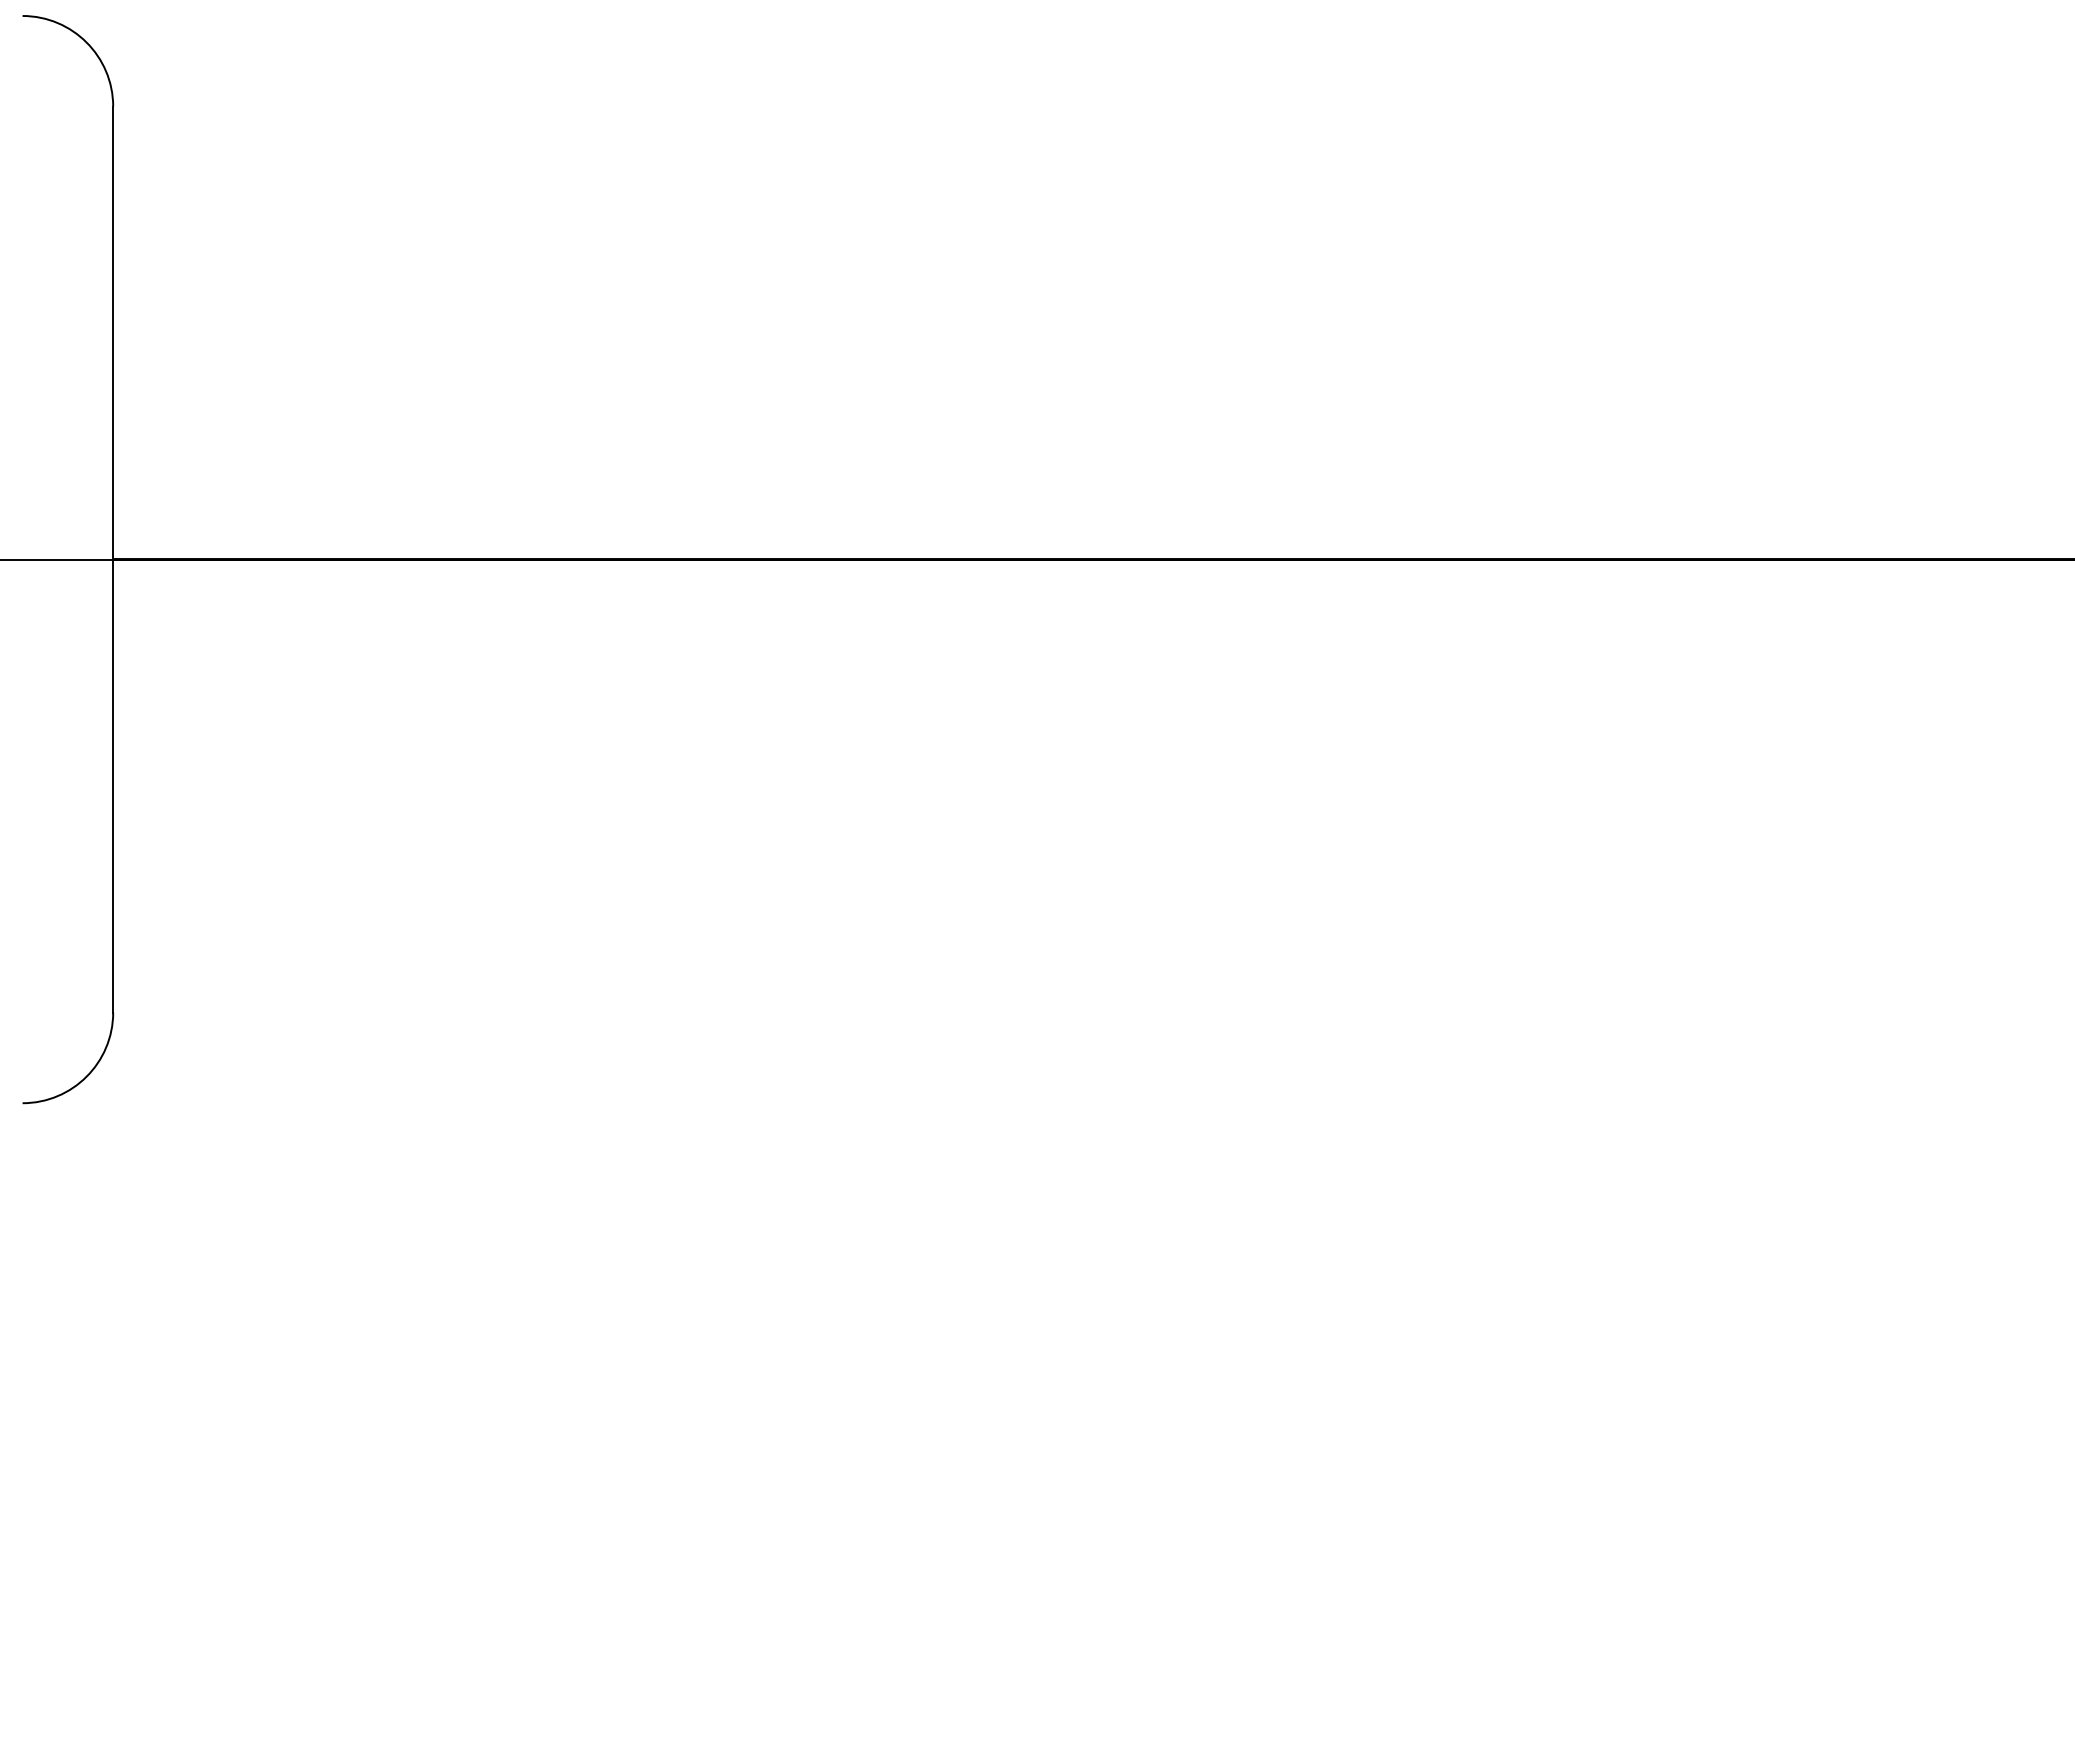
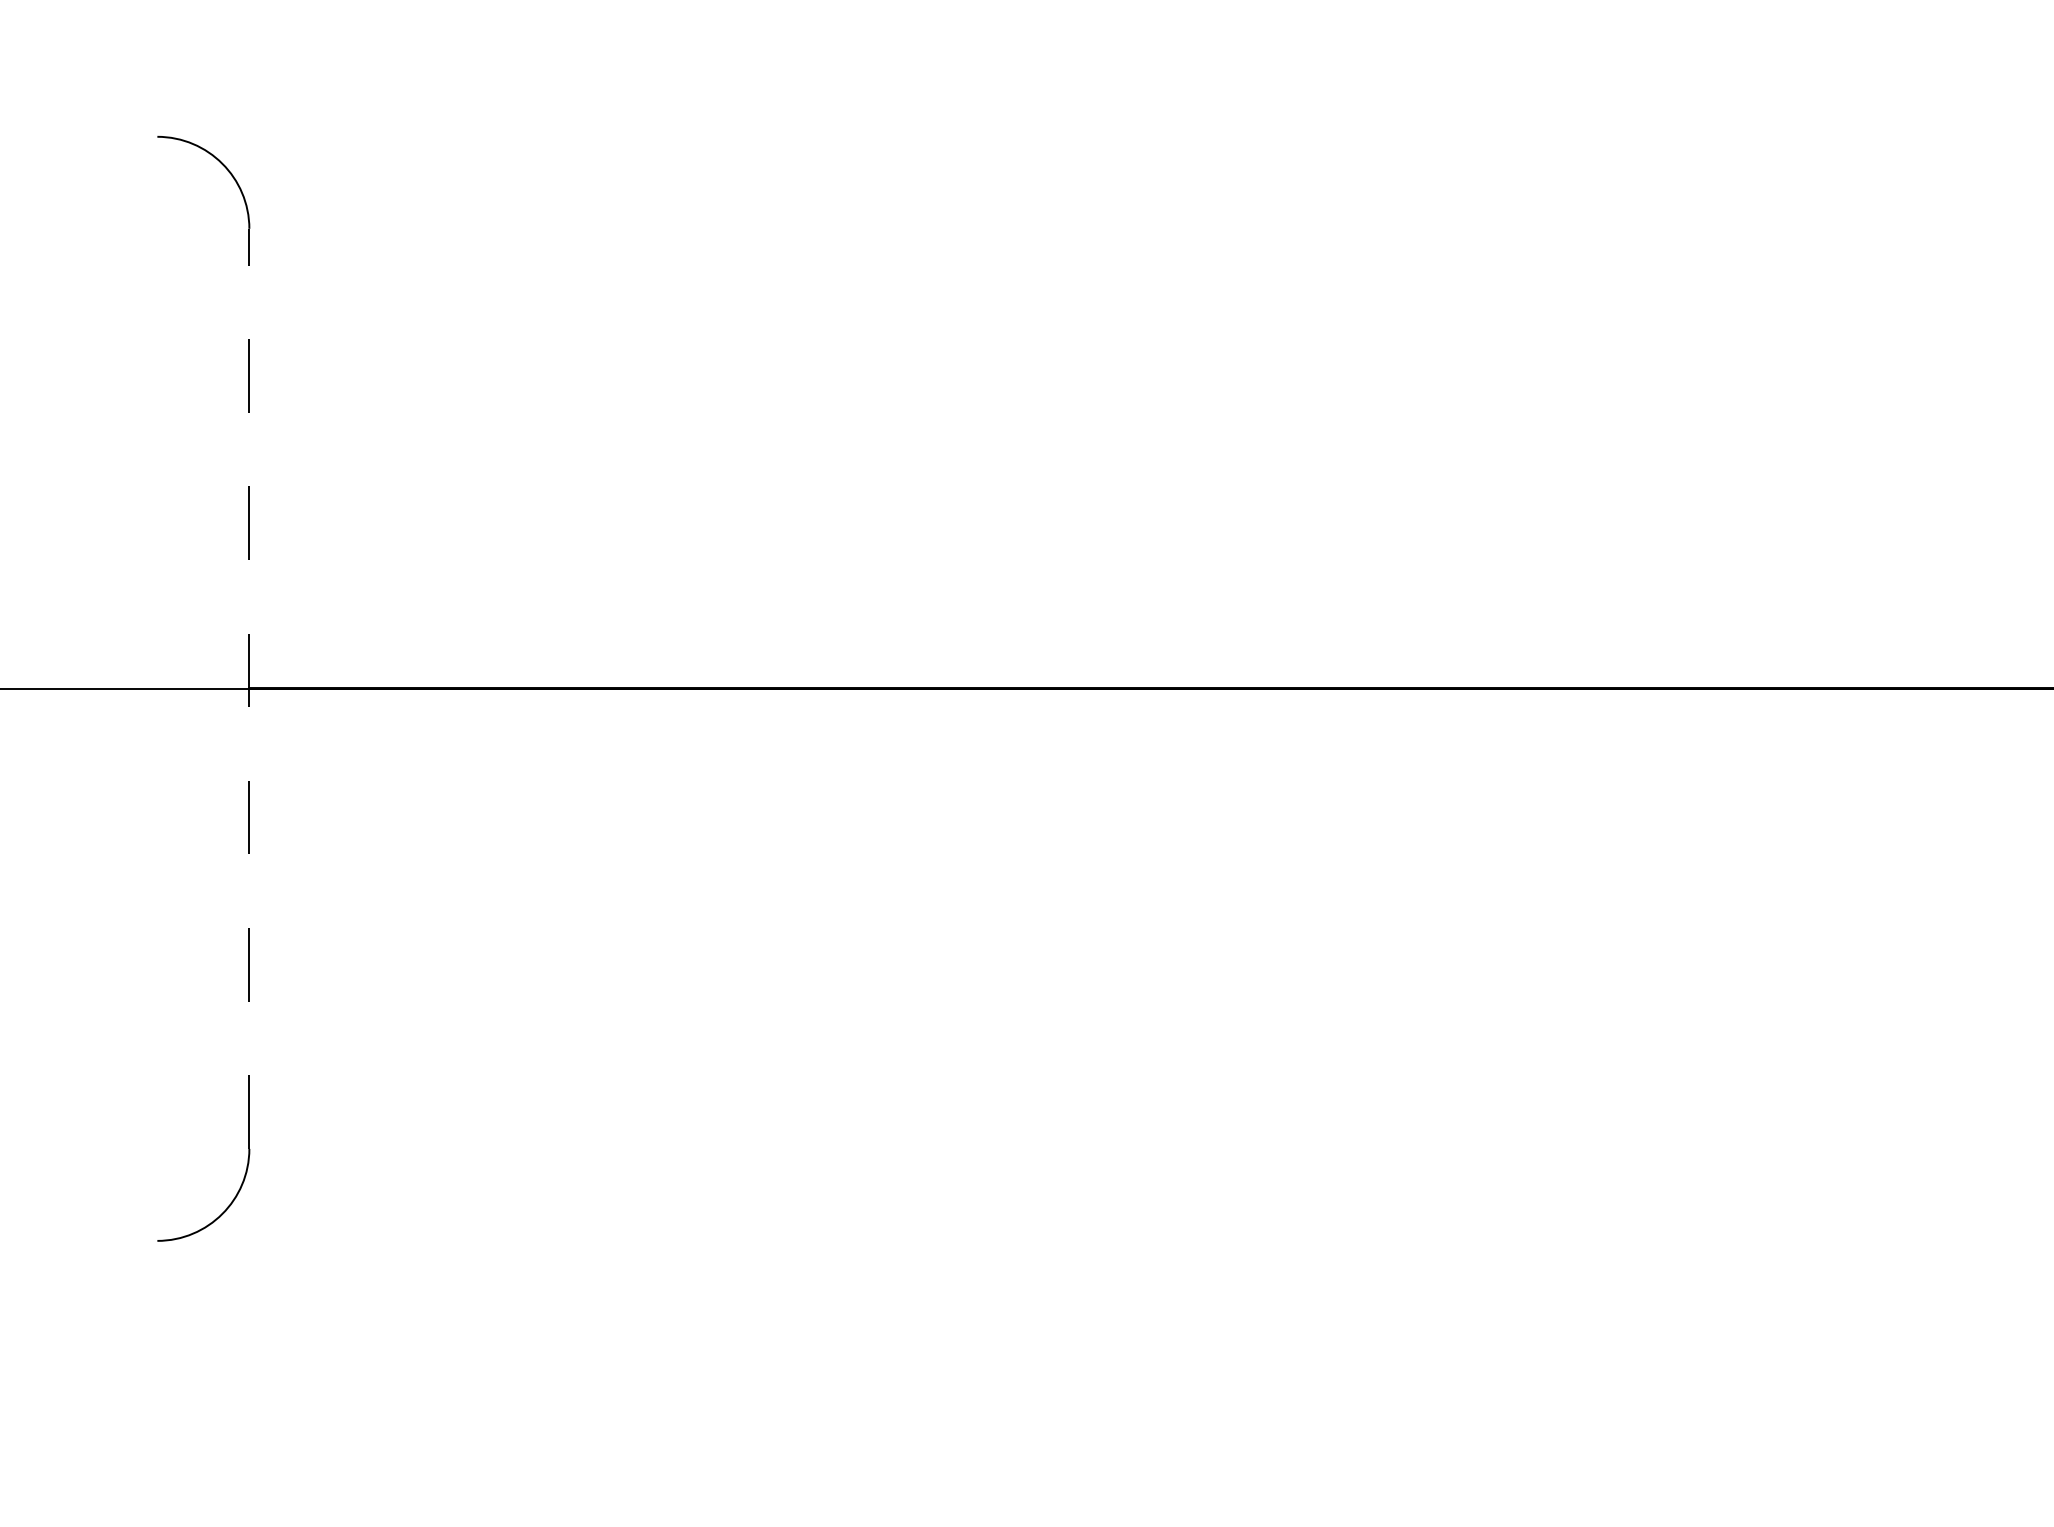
line: (113, 559) -> (249, 688), solid -> dashed

